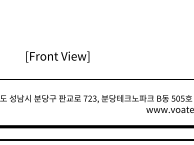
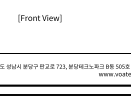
text: (57, 56) -> (39, 18), moved

